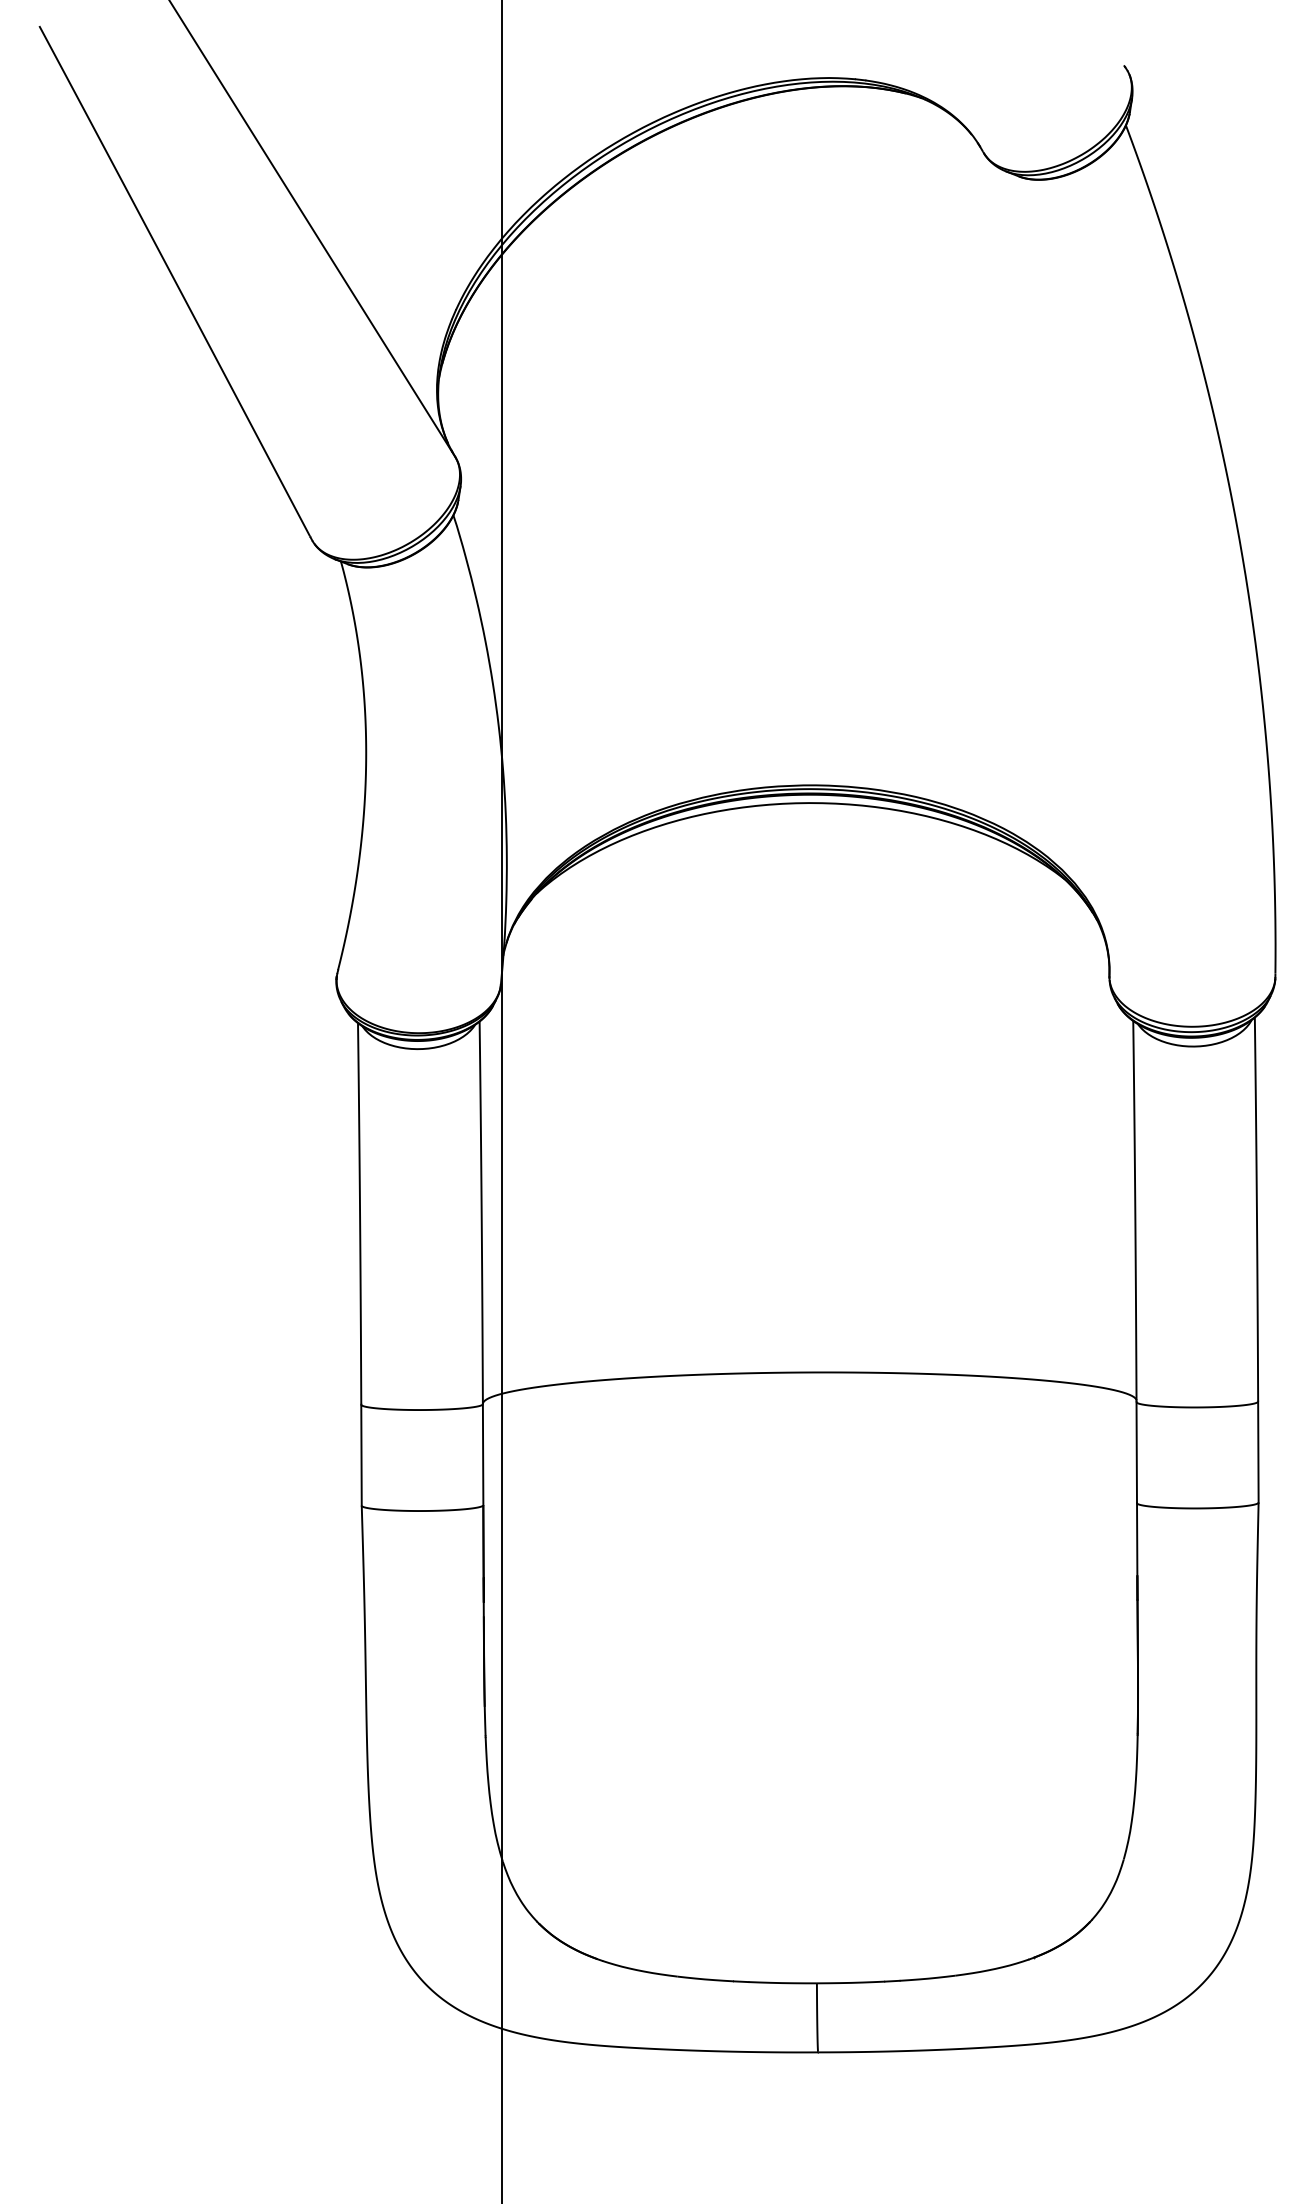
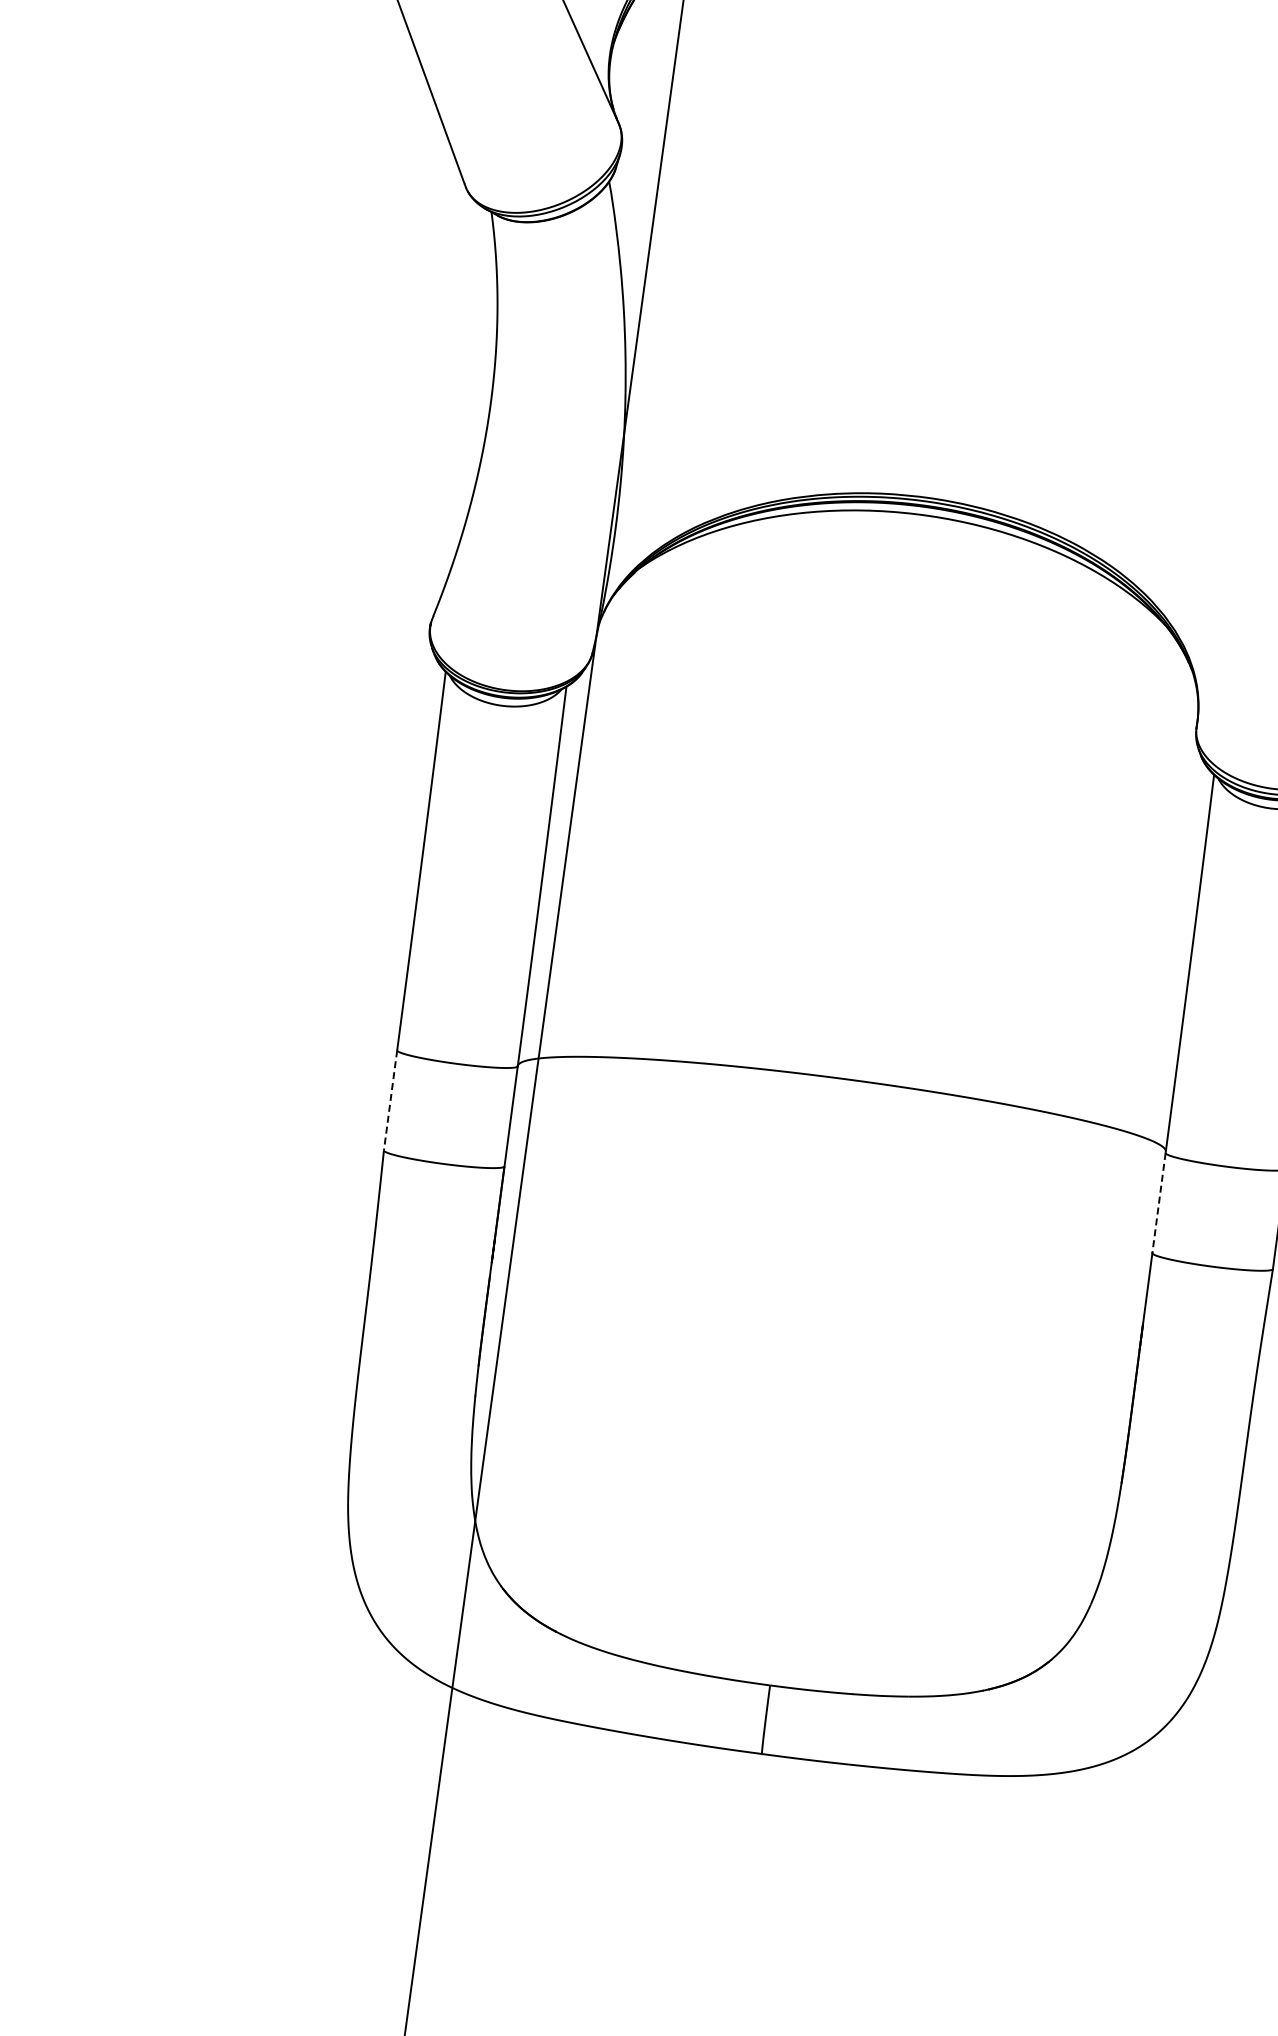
line: (1136, 1453) -> (1158, 1203), solid -> dashed
line: (361, 1455) -> (390, 1100), solid -> dashed

